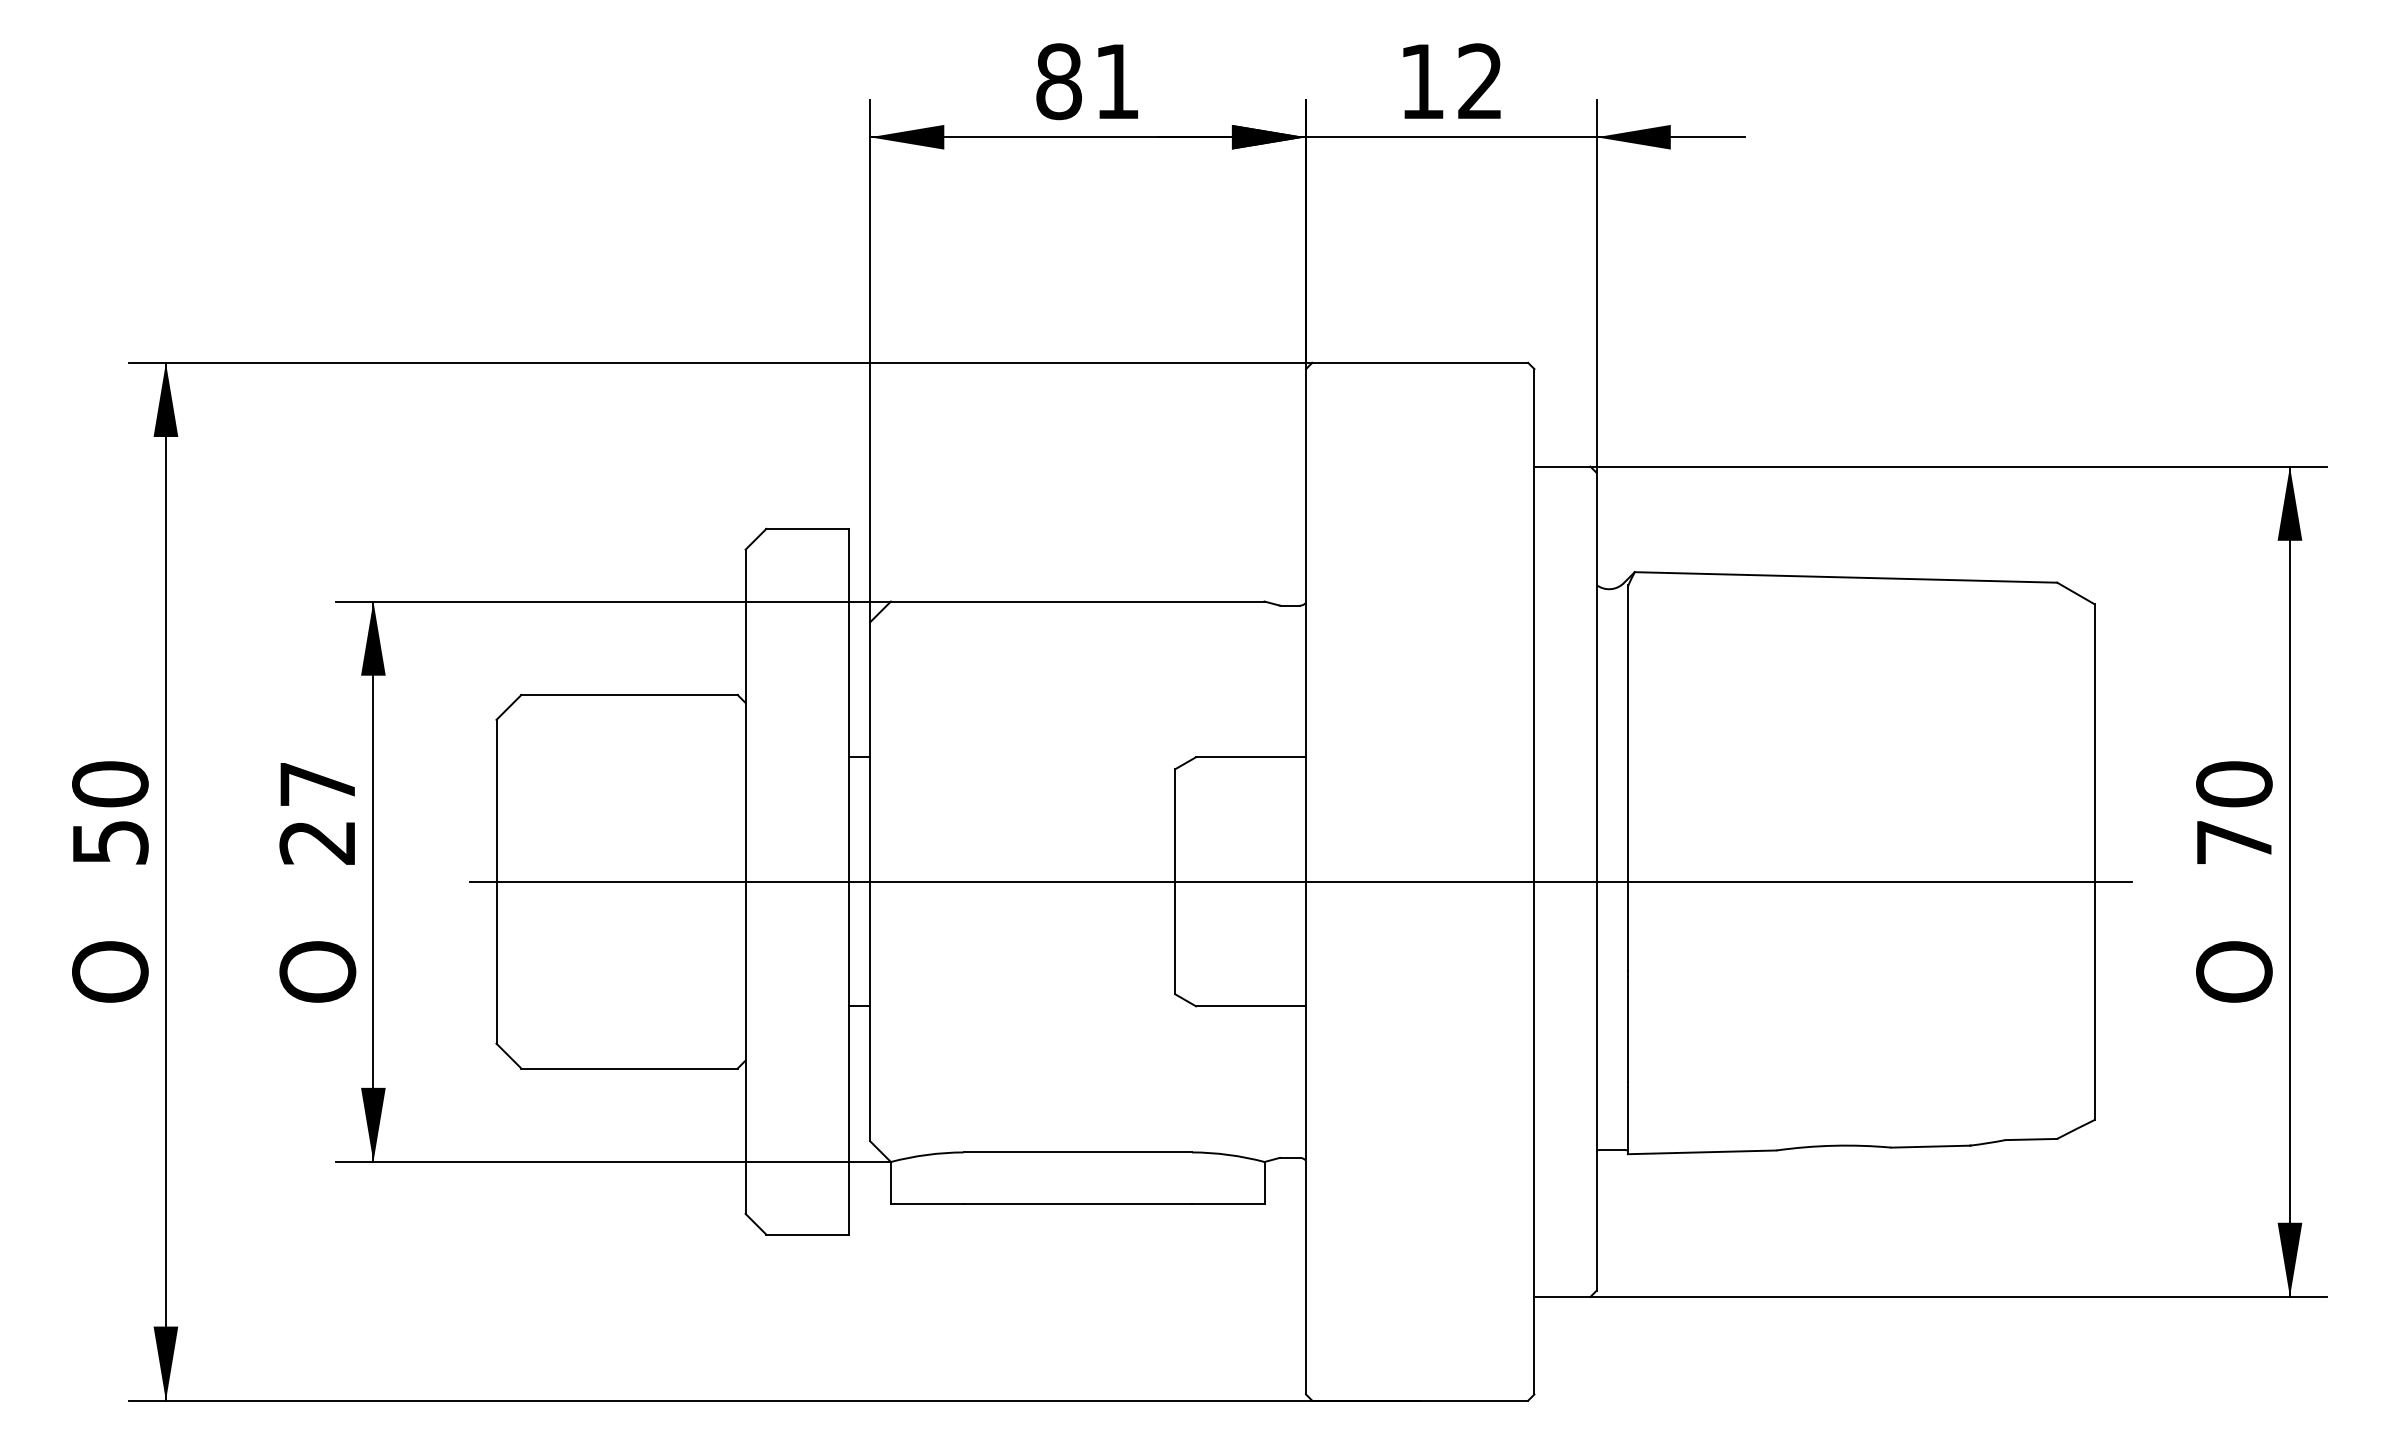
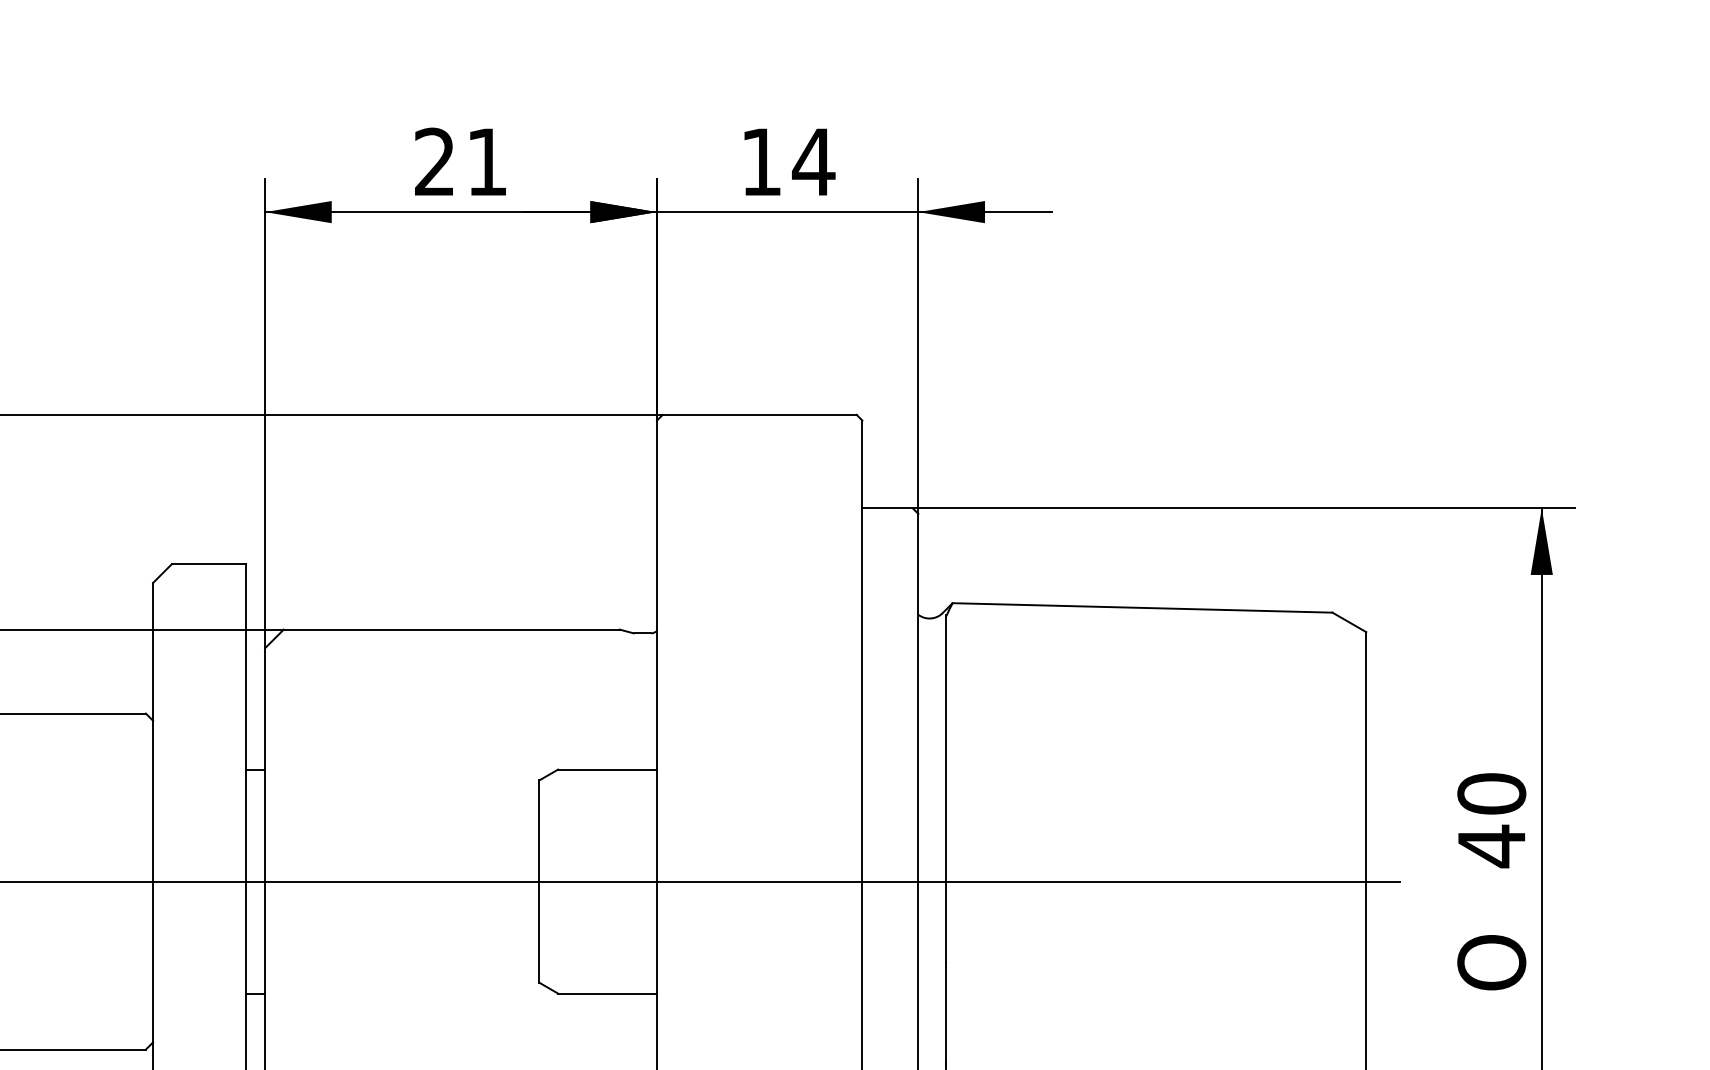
text: (1480, 80) -> (813, 161), 12 -> 14
text: (1058, 81) -> (434, 161), 81 -> 21
text: (2234, 842) -> (1491, 846), 70 -> 40

